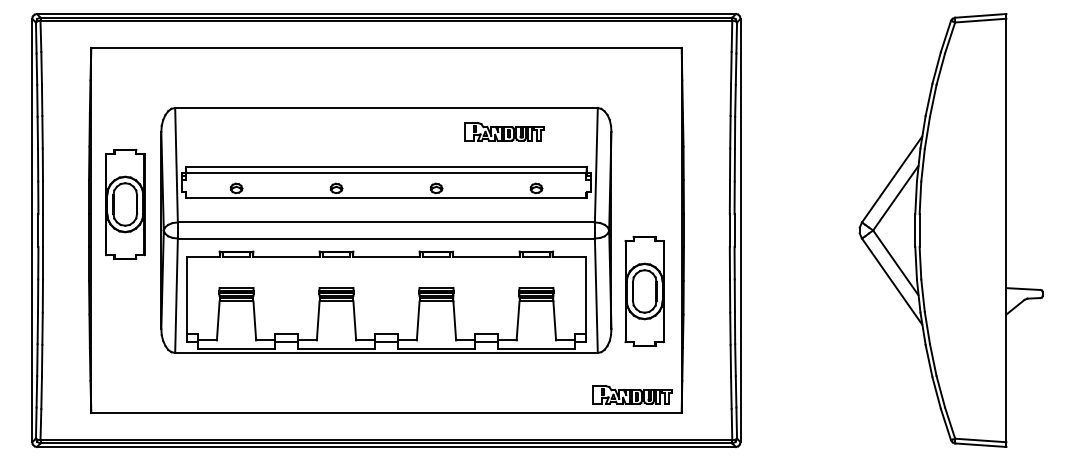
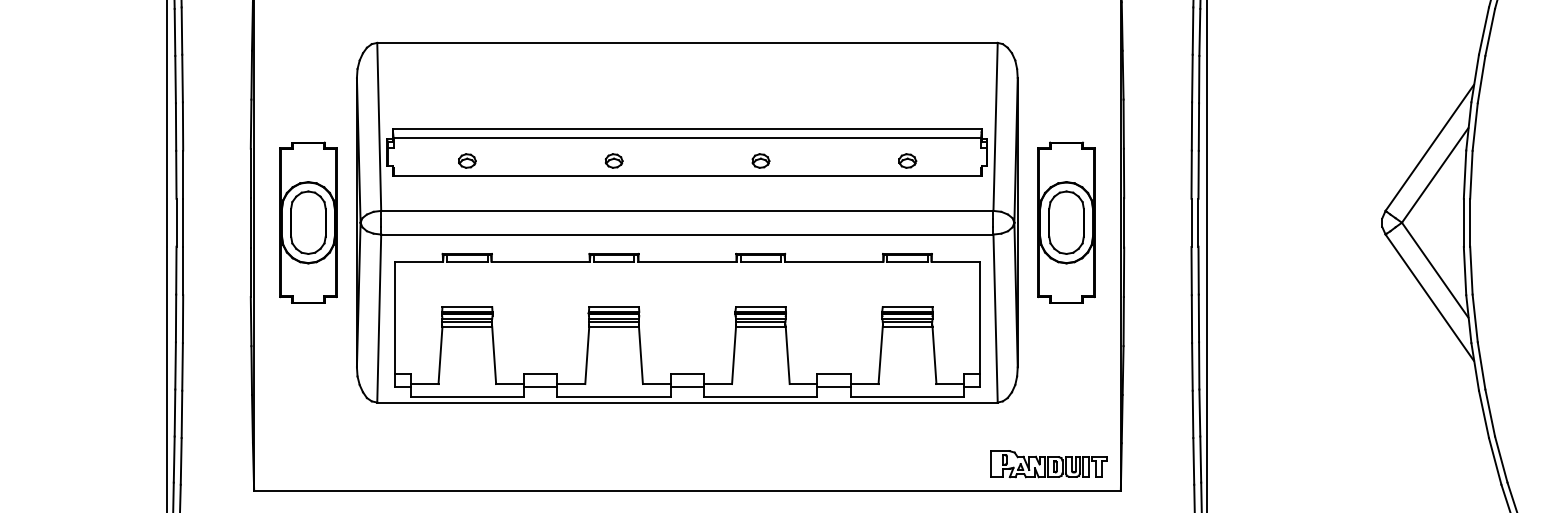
part: (504, 131) -> (860, 77), removed
part: (125, 204) -> (308, 222), moved
part: (644, 291) -> (1066, 222), moved

